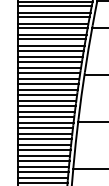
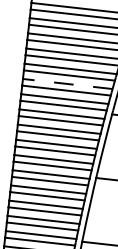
line: (50, 56) -> (68, 83), solid -> dashed

